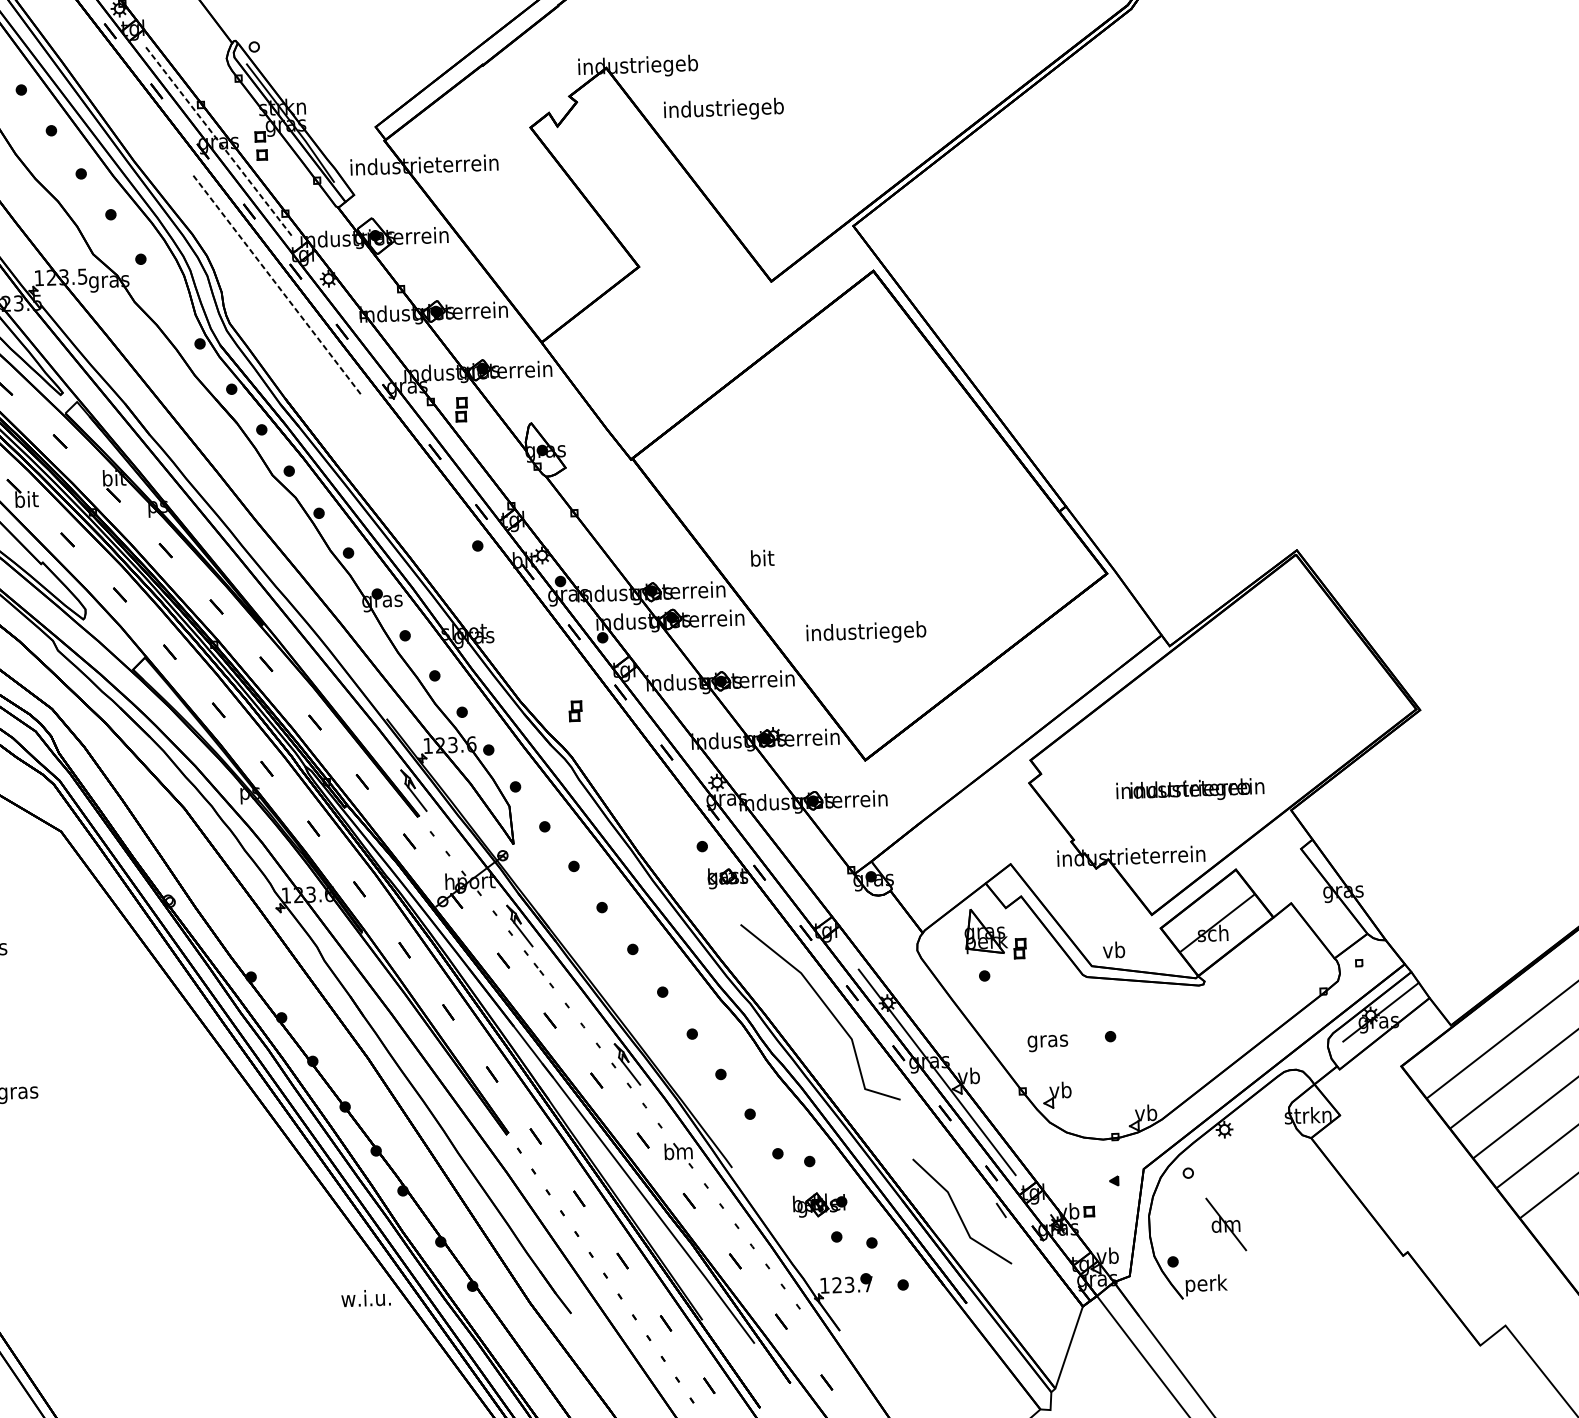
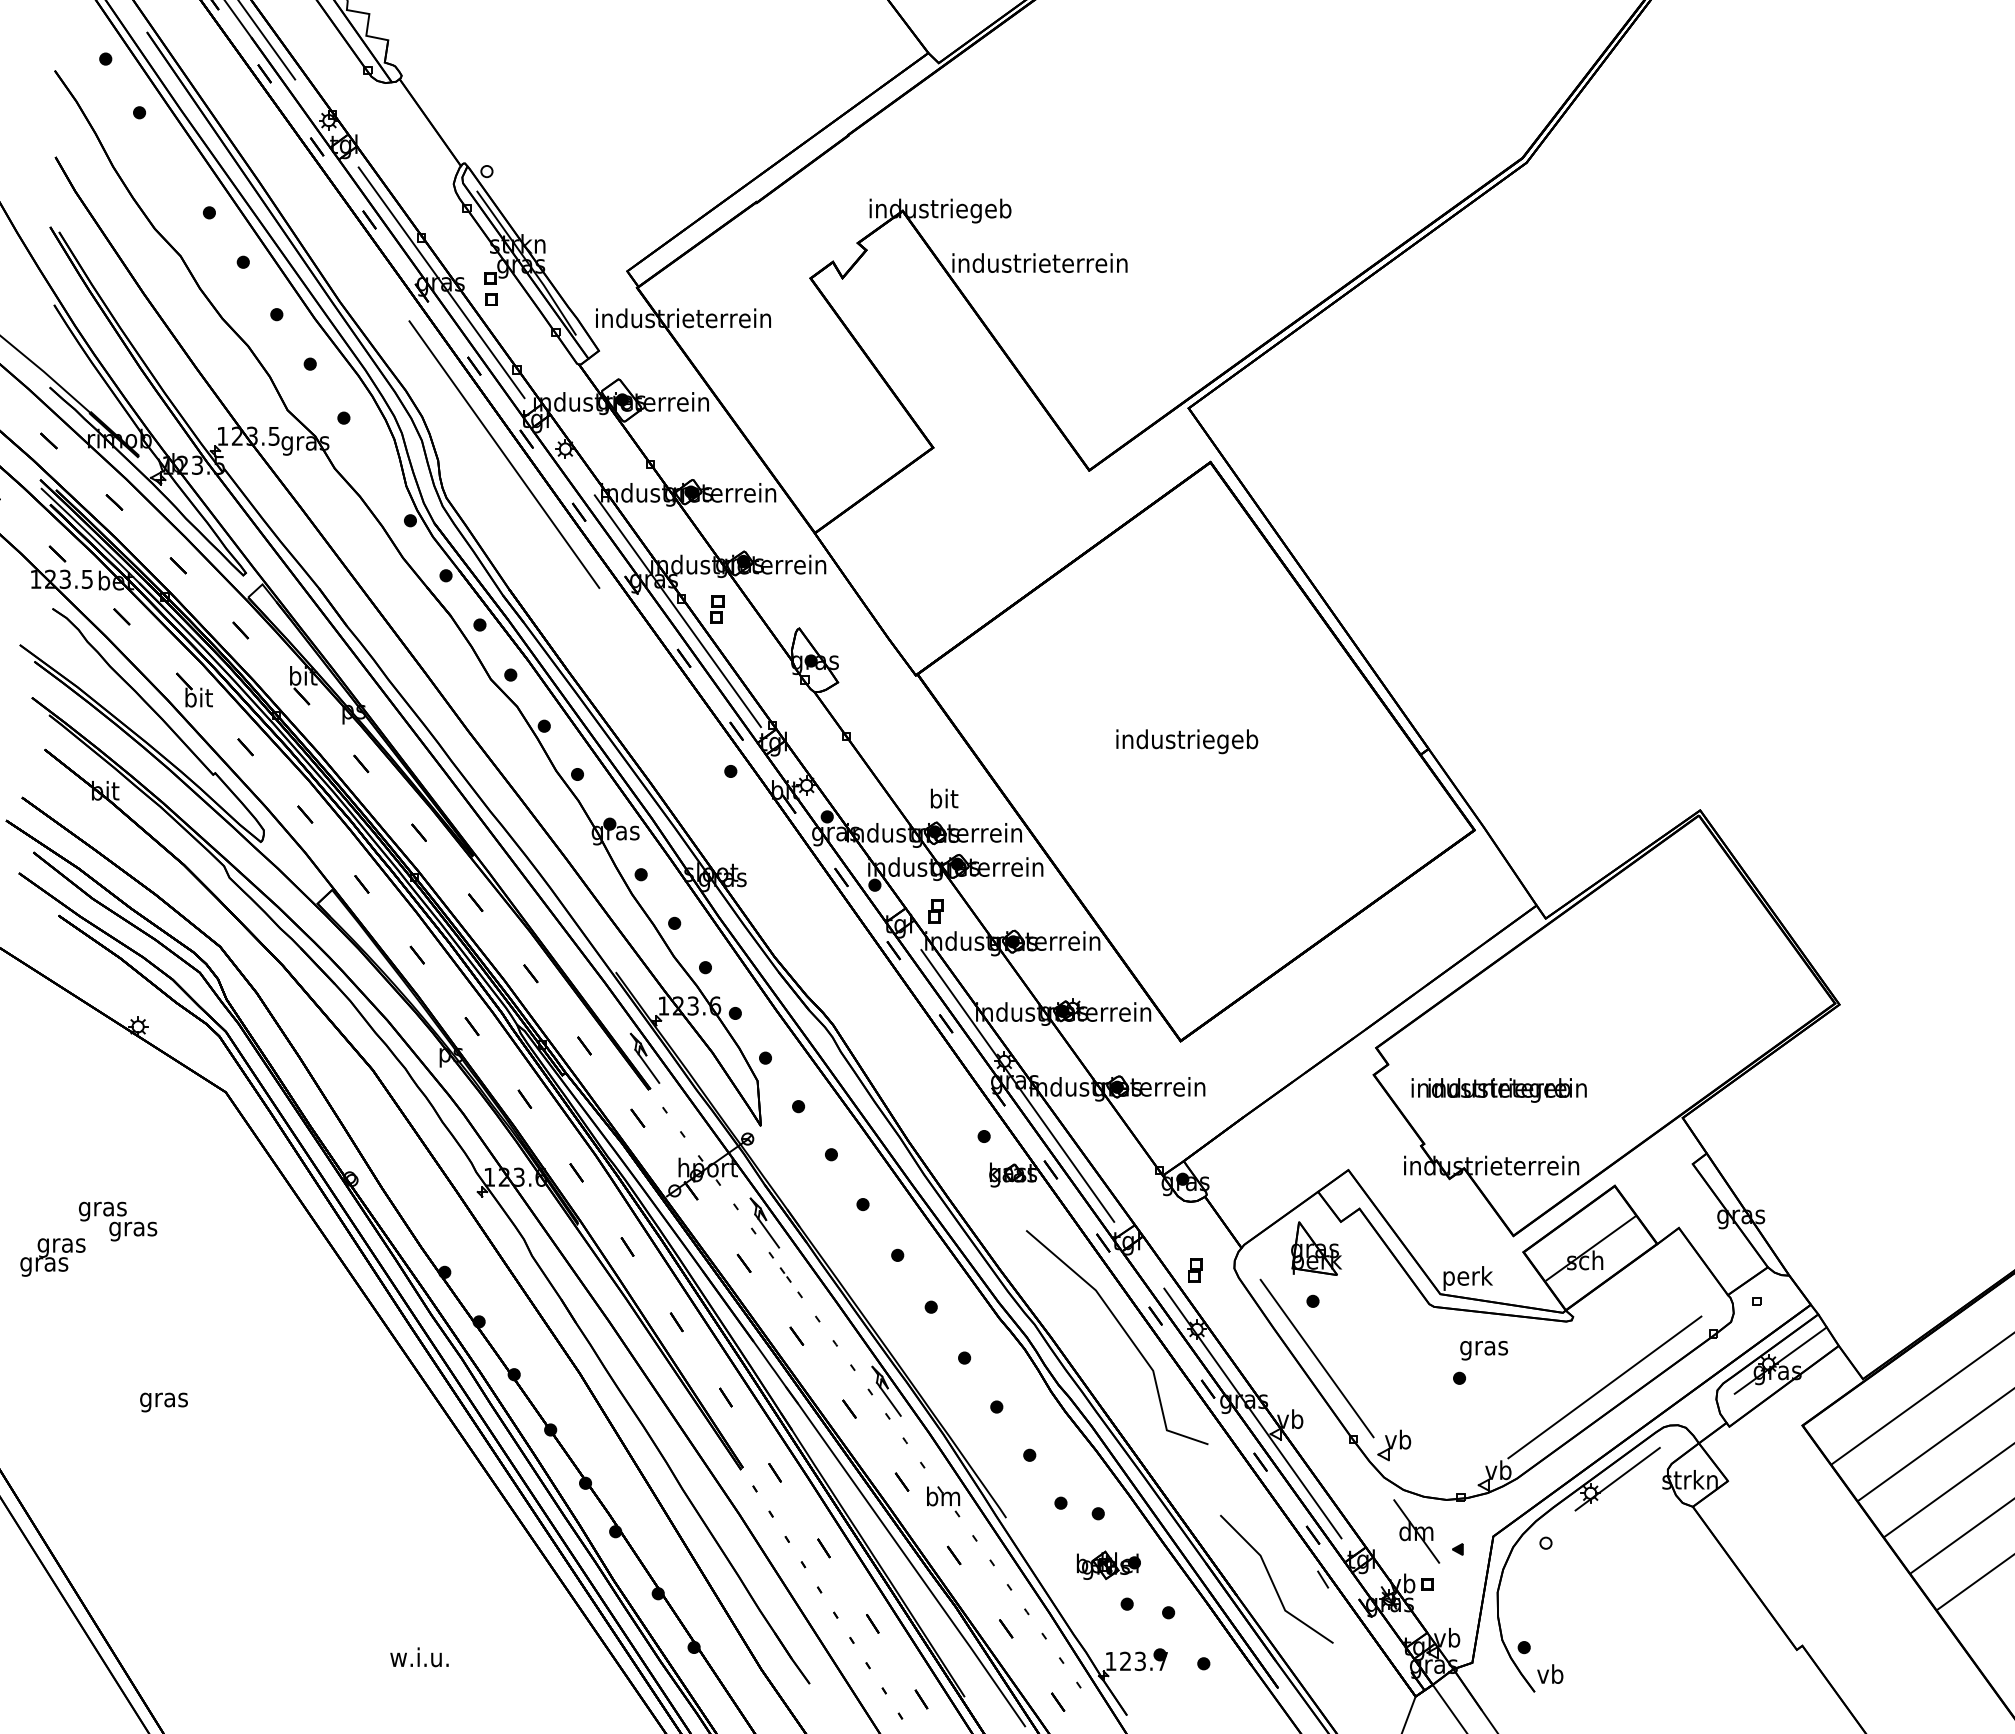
text: (723, 109) -> (1039, 265), industriegeb -> industrieterrein
line: (219, 142) -> (441, 283), dashed -> solid
line: (277, 285) -> (504, 454), dashed -> solid
line: (428, 412) -> (677, 611), added
text: (762, 558) -> (944, 798), moved
text: (866, 633) -> (1187, 741), moved
part: (575, 711) -> (935, 911), moved
text: (1189, 790) -> (1498, 1090), moved
line: (728, 802) -> (1017, 1085), added
part: (1020, 948) -> (1195, 1270), moved
text: (1114, 952) -> (1467, 1278), vb -> perk
line: (989, 1024) -> (1316, 1358), added
line: (1233, 1040) -> (1604, 1387), added
text: (1048, 1043) -> (1484, 1350), moved
line: (1246, 1116) -> (1617, 1478), added
part: (1226, 1224) -> (1416, 1531), moved
text: (1206, 1285) -> (1562, 1676), perk -> vb
text: (366, 1298) -> (419, 1657), moved

